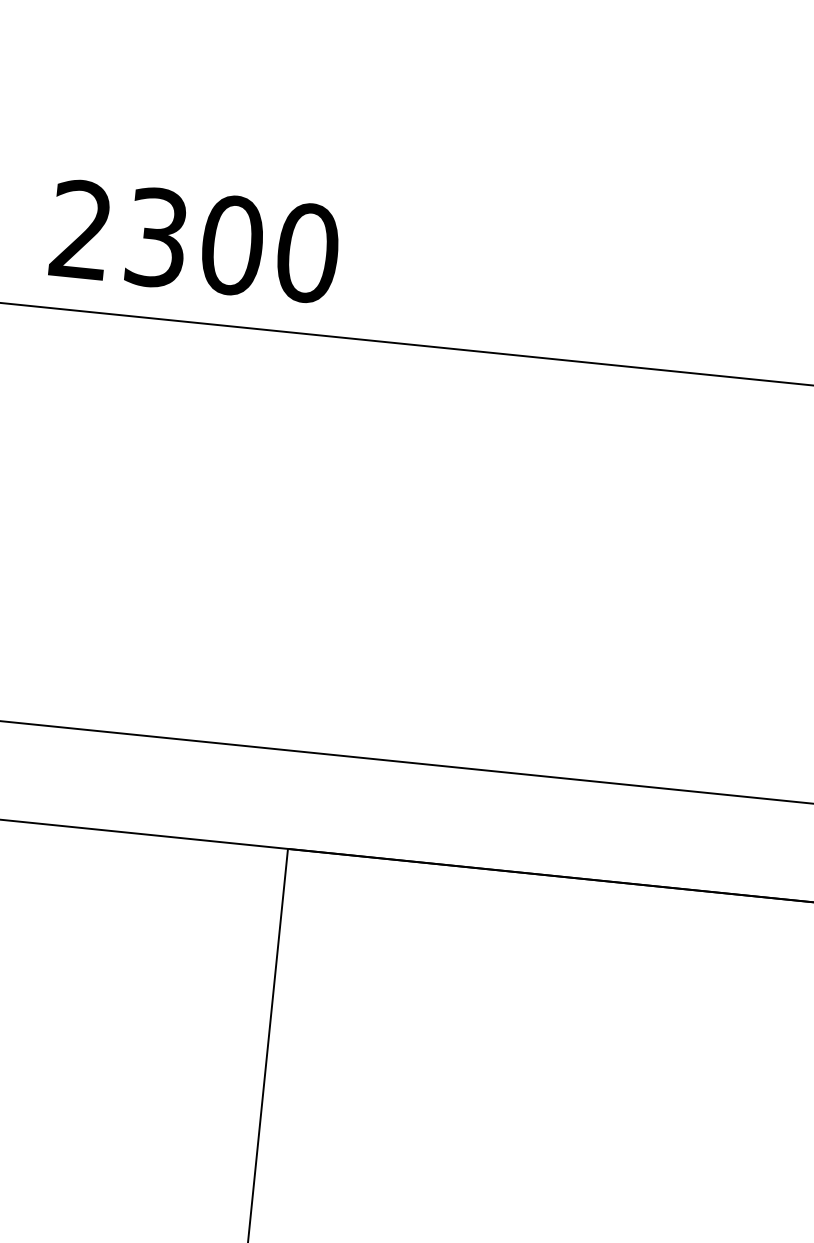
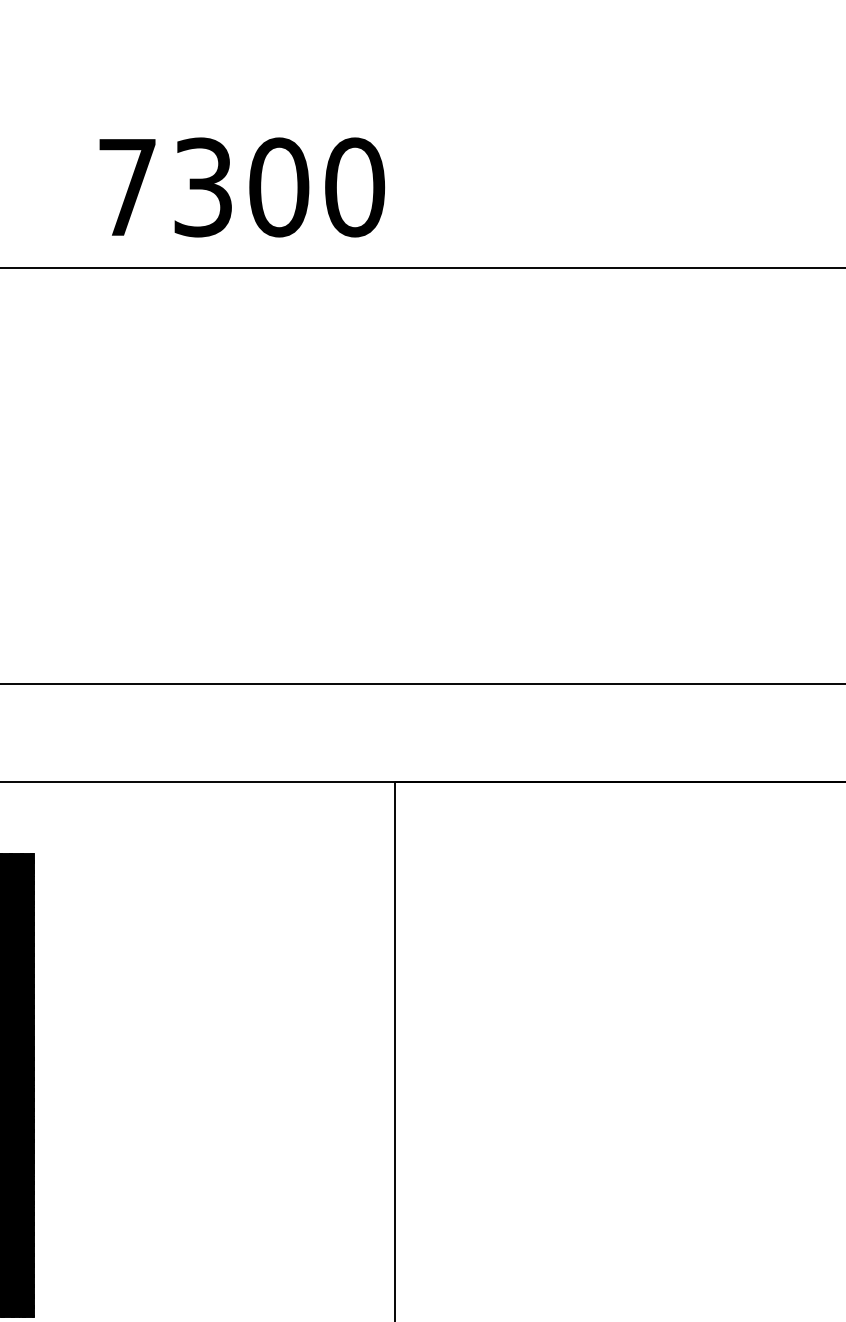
text: (80, 229) -> (126, 186), 2300 -> 7300

